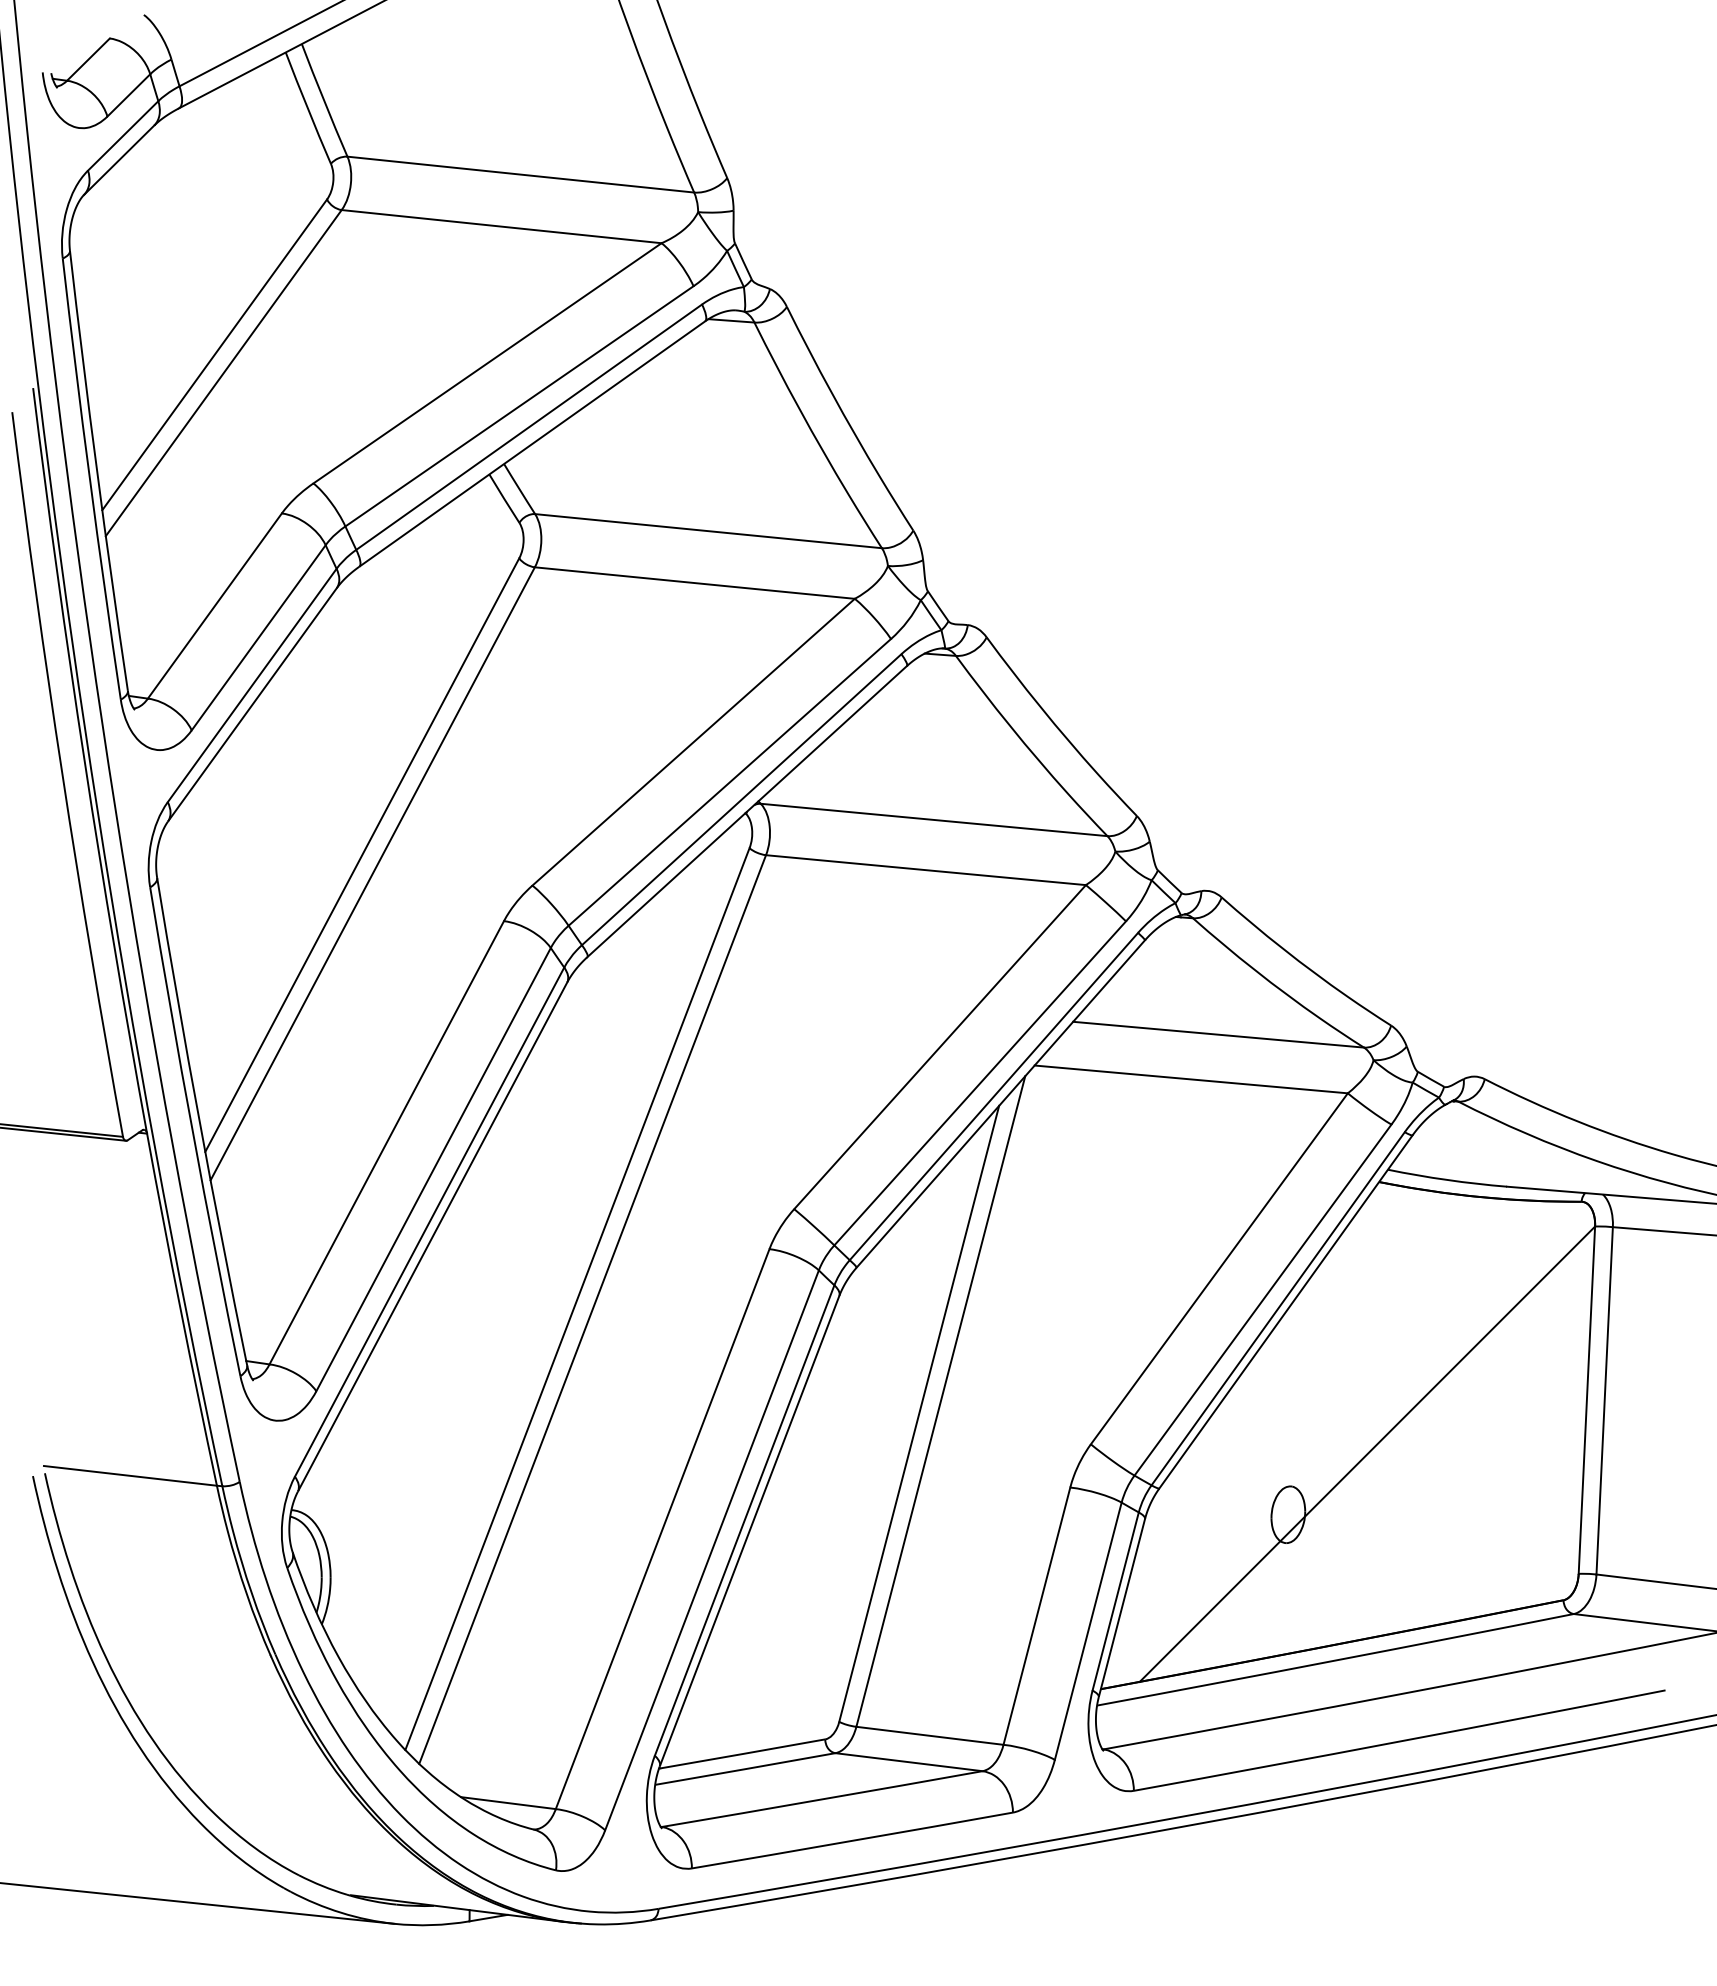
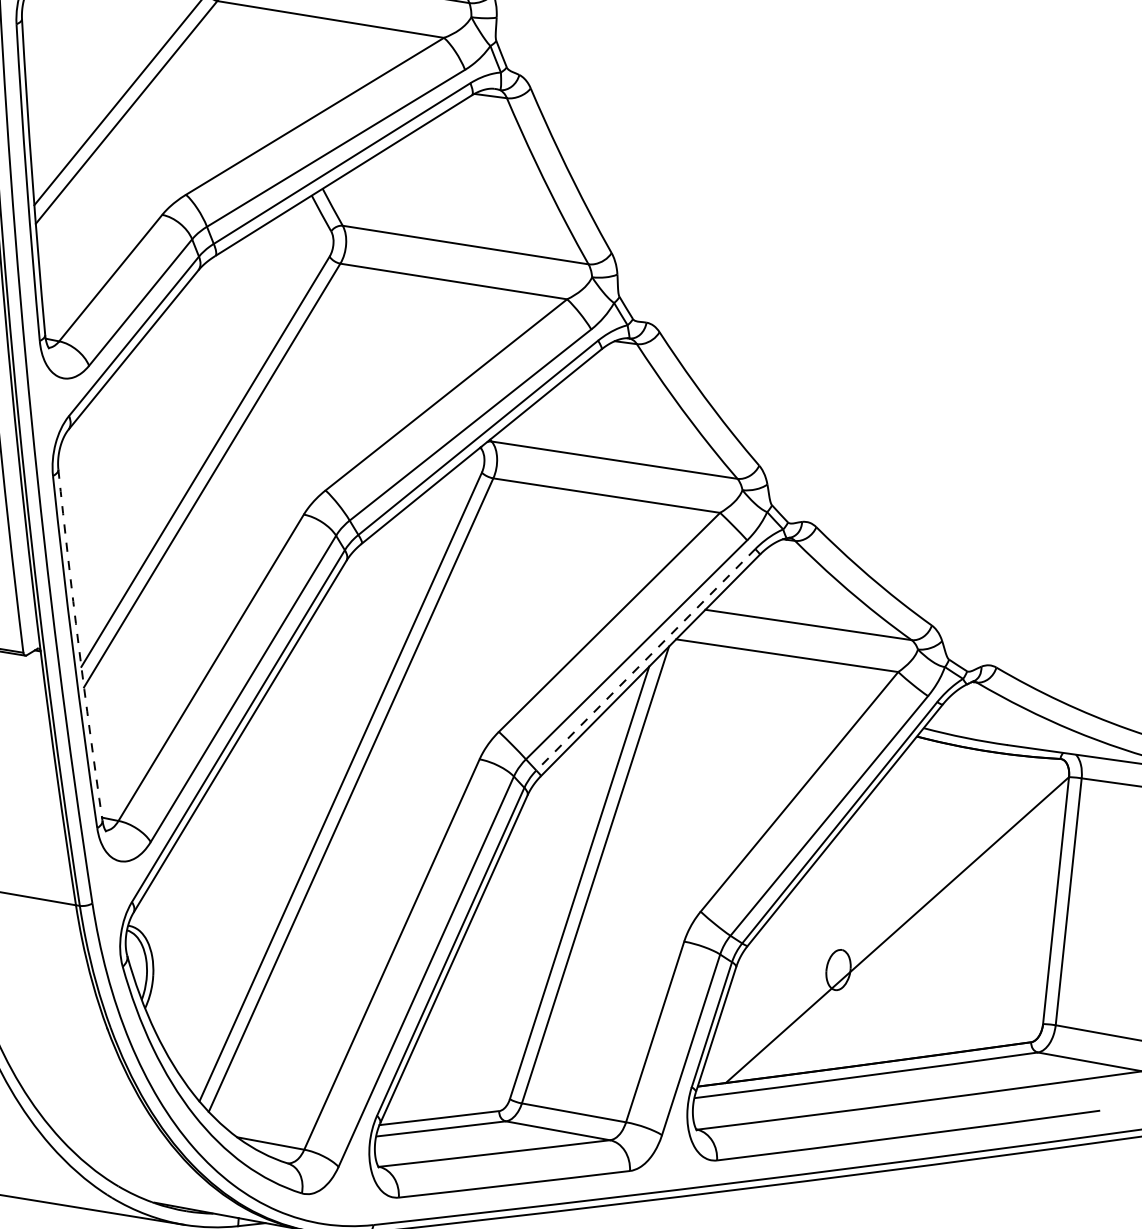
line: (993, 1096) -> (645, 659), solid -> dashed
arc: (199, 1122) -> (78, 645), solid -> dashed

